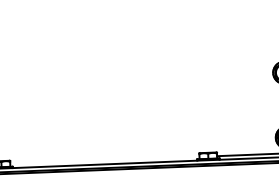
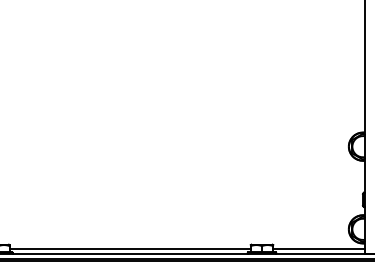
line: (104, 160) -> (129, 249), added

